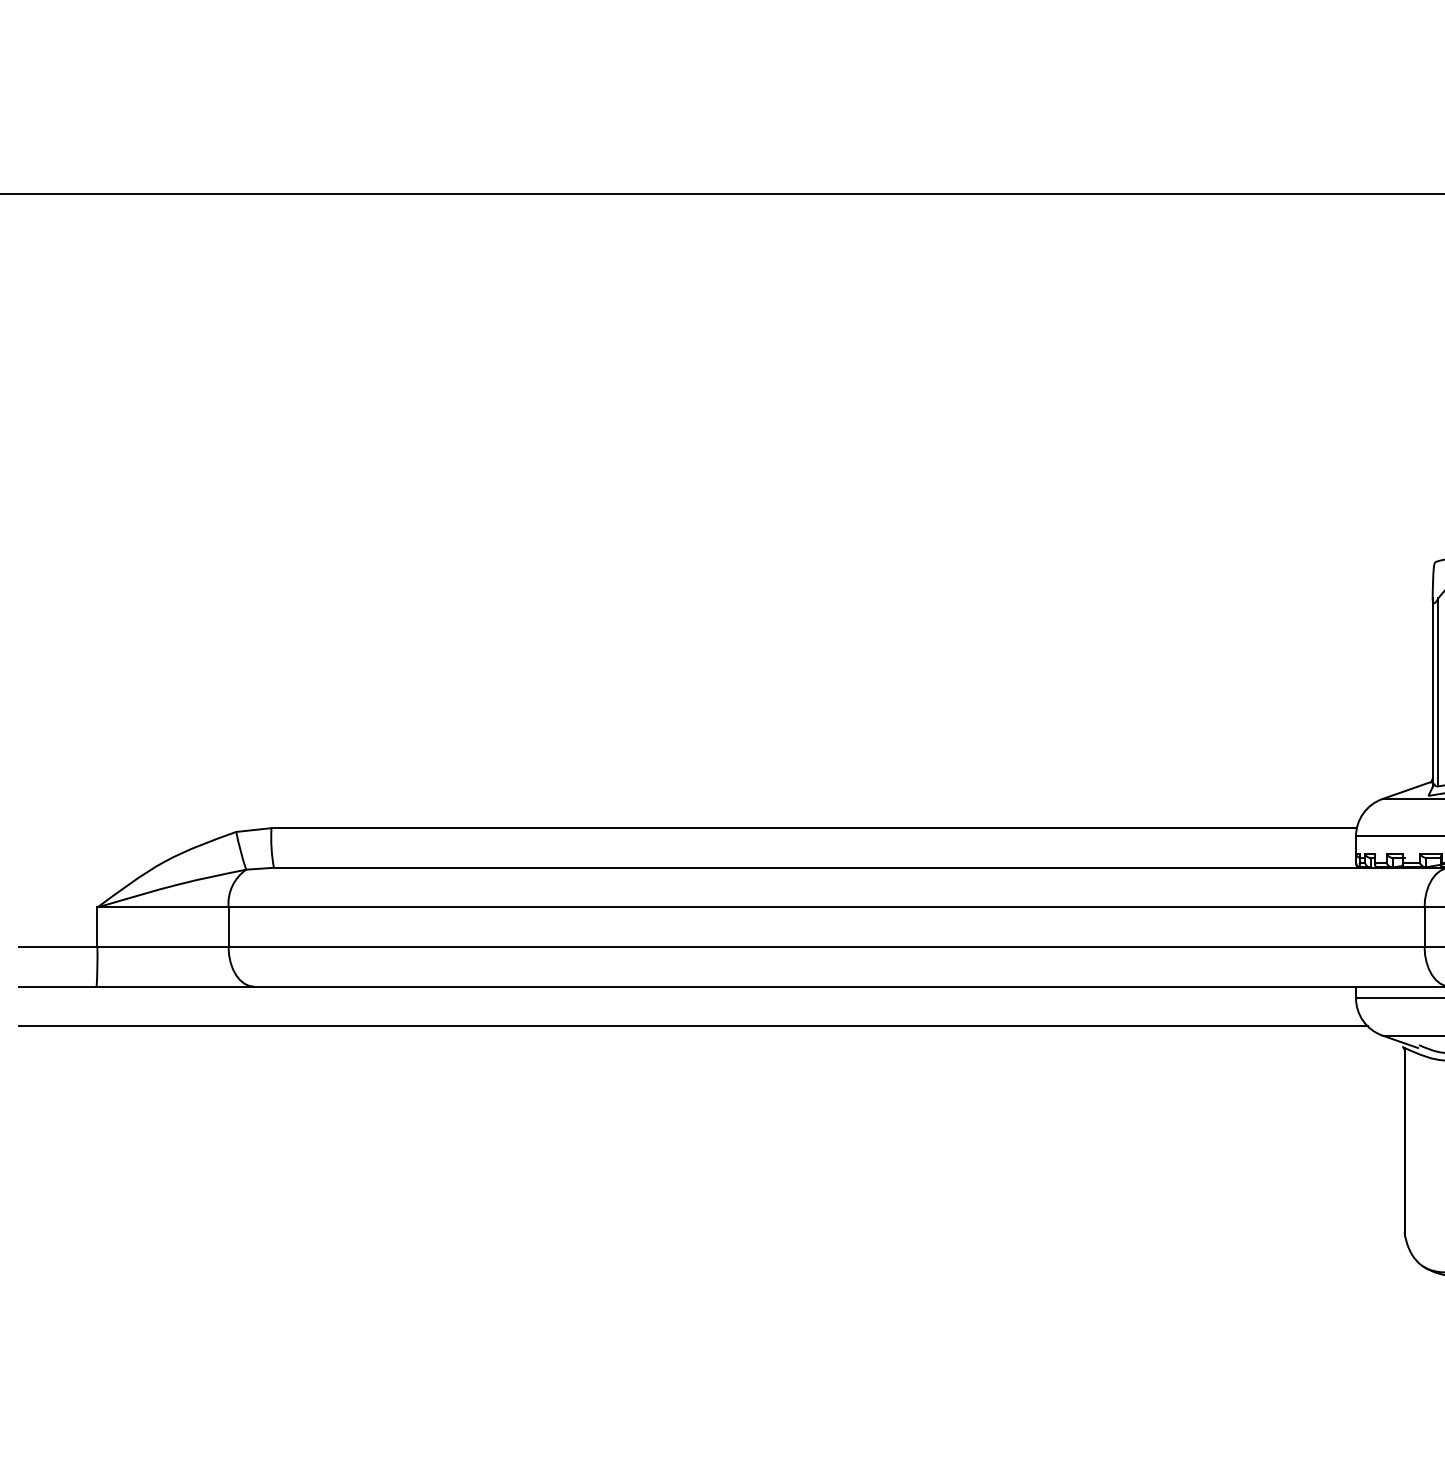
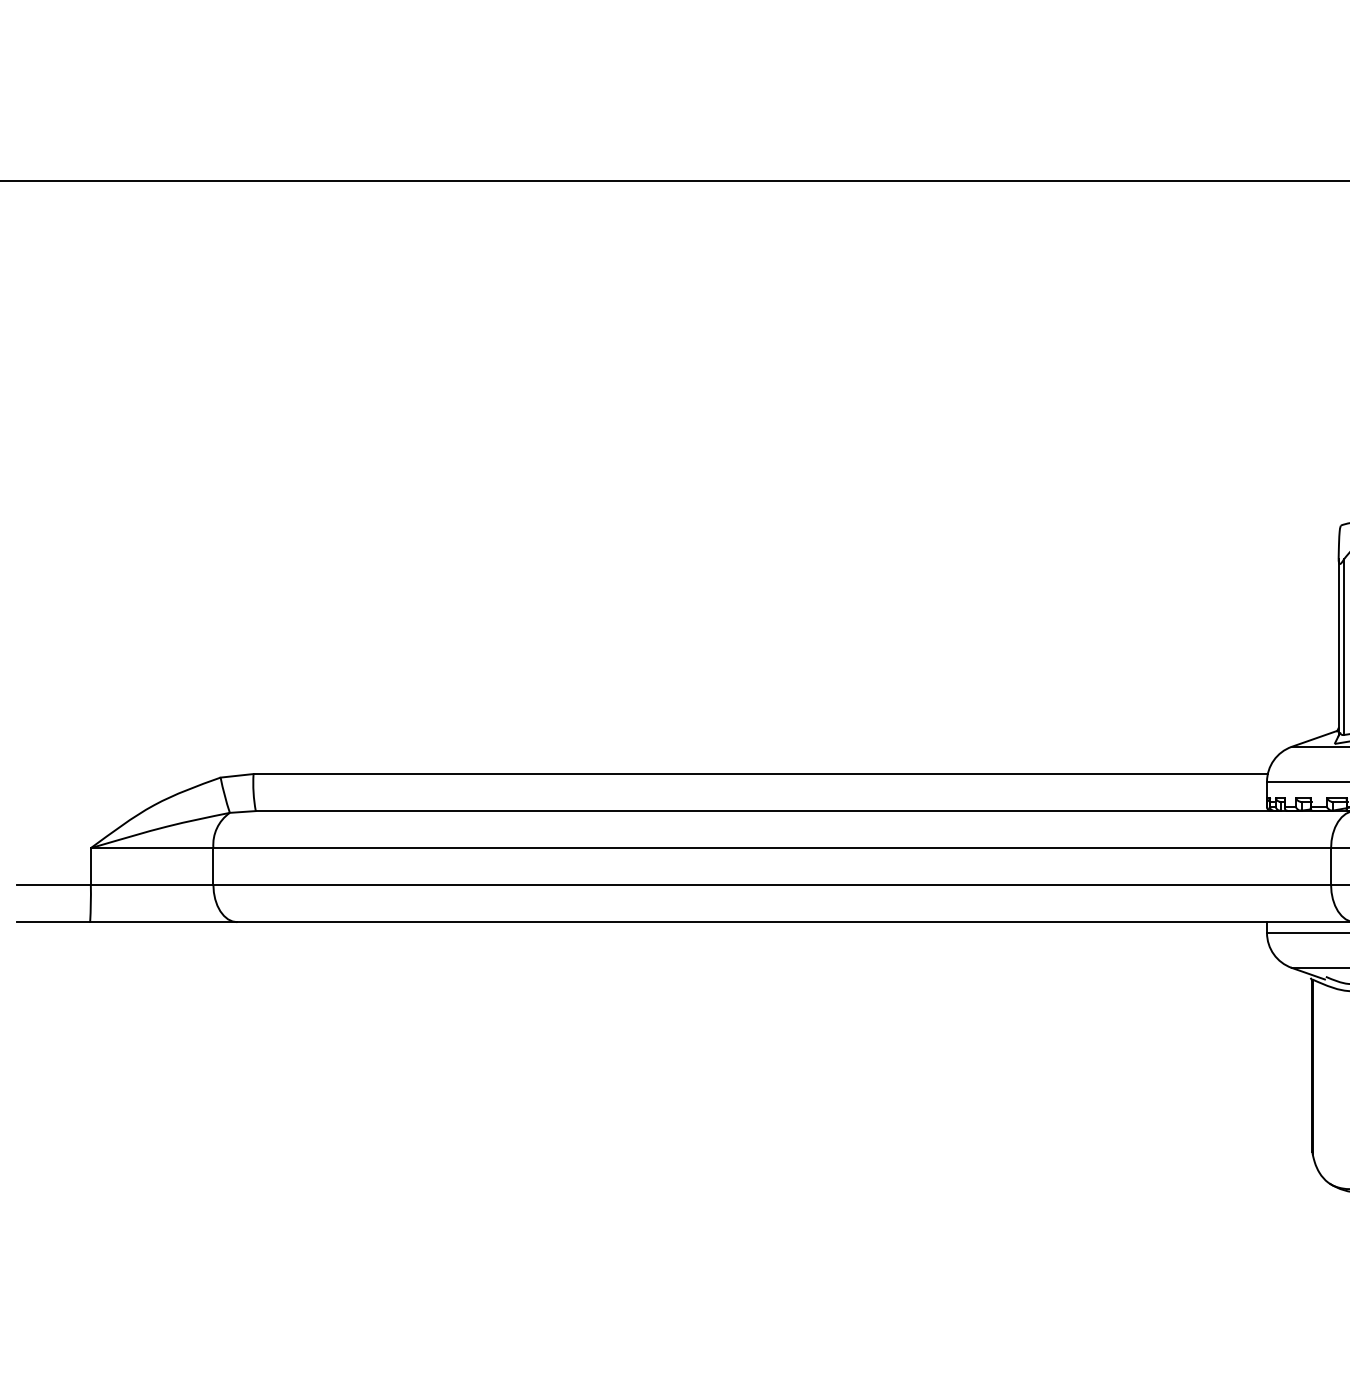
line: (692, 1026) -> (646, 959), removed

